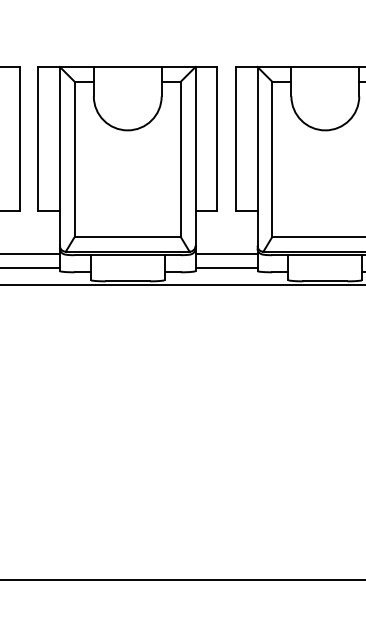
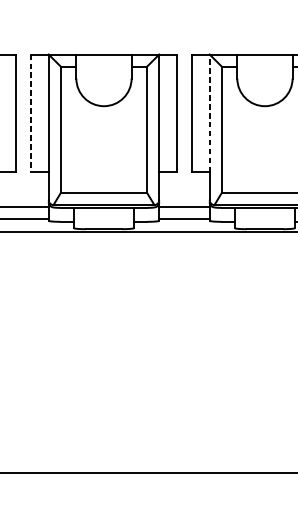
line: (257, 138) -> (209, 112), solid -> dashed
line: (38, 139) -> (31, 113), solid -> dashed

